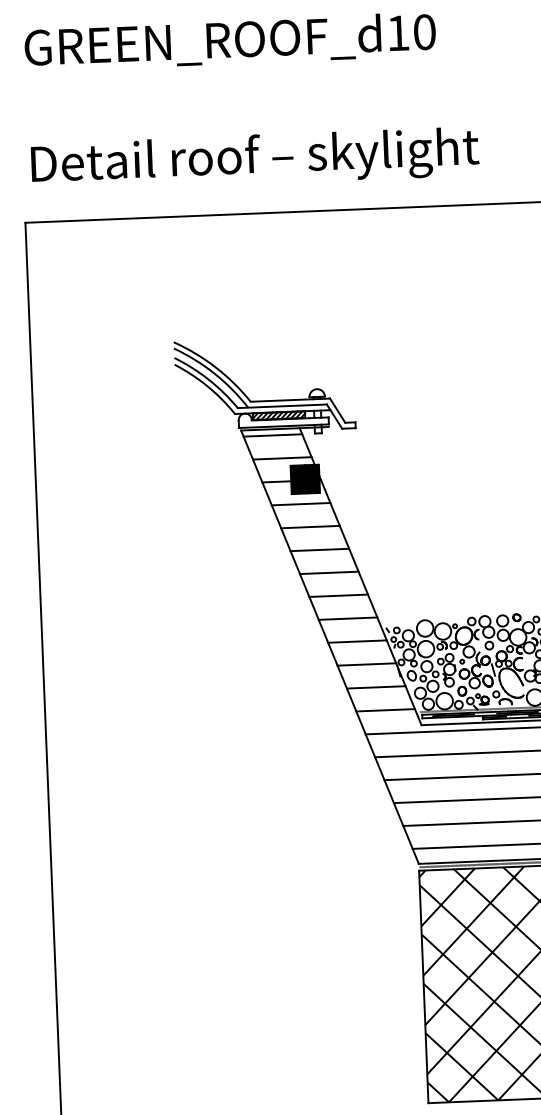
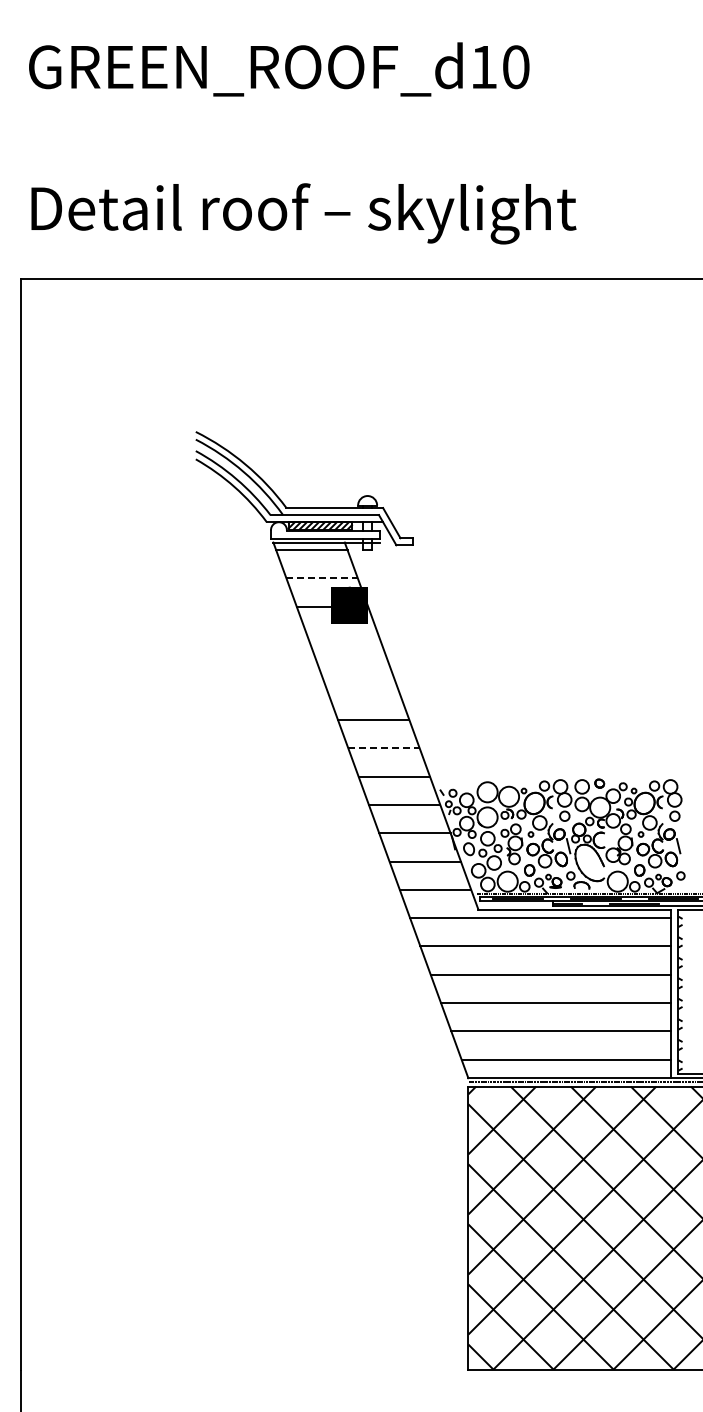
line: (282, 458) -> (322, 578), solid -> dashed
line: (300, 504) -> (342, 635), removed
line: (310, 527) -> (352, 663), removed
line: (319, 549) -> (363, 691), removed
line: (338, 595) -> (383, 748), solid -> dashed

